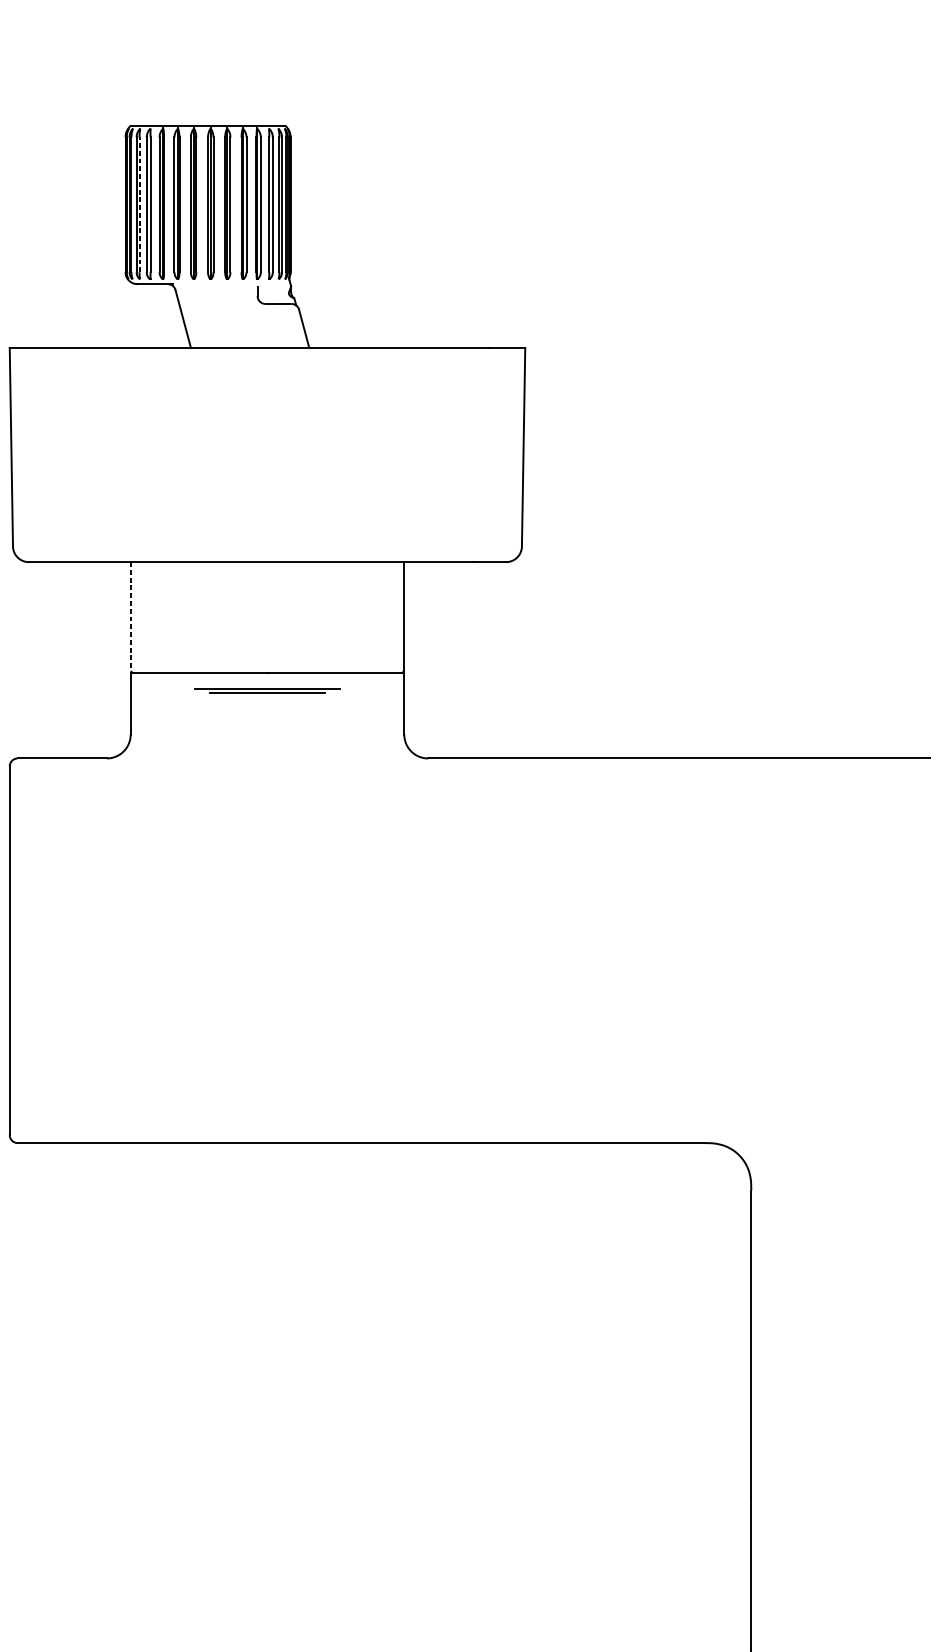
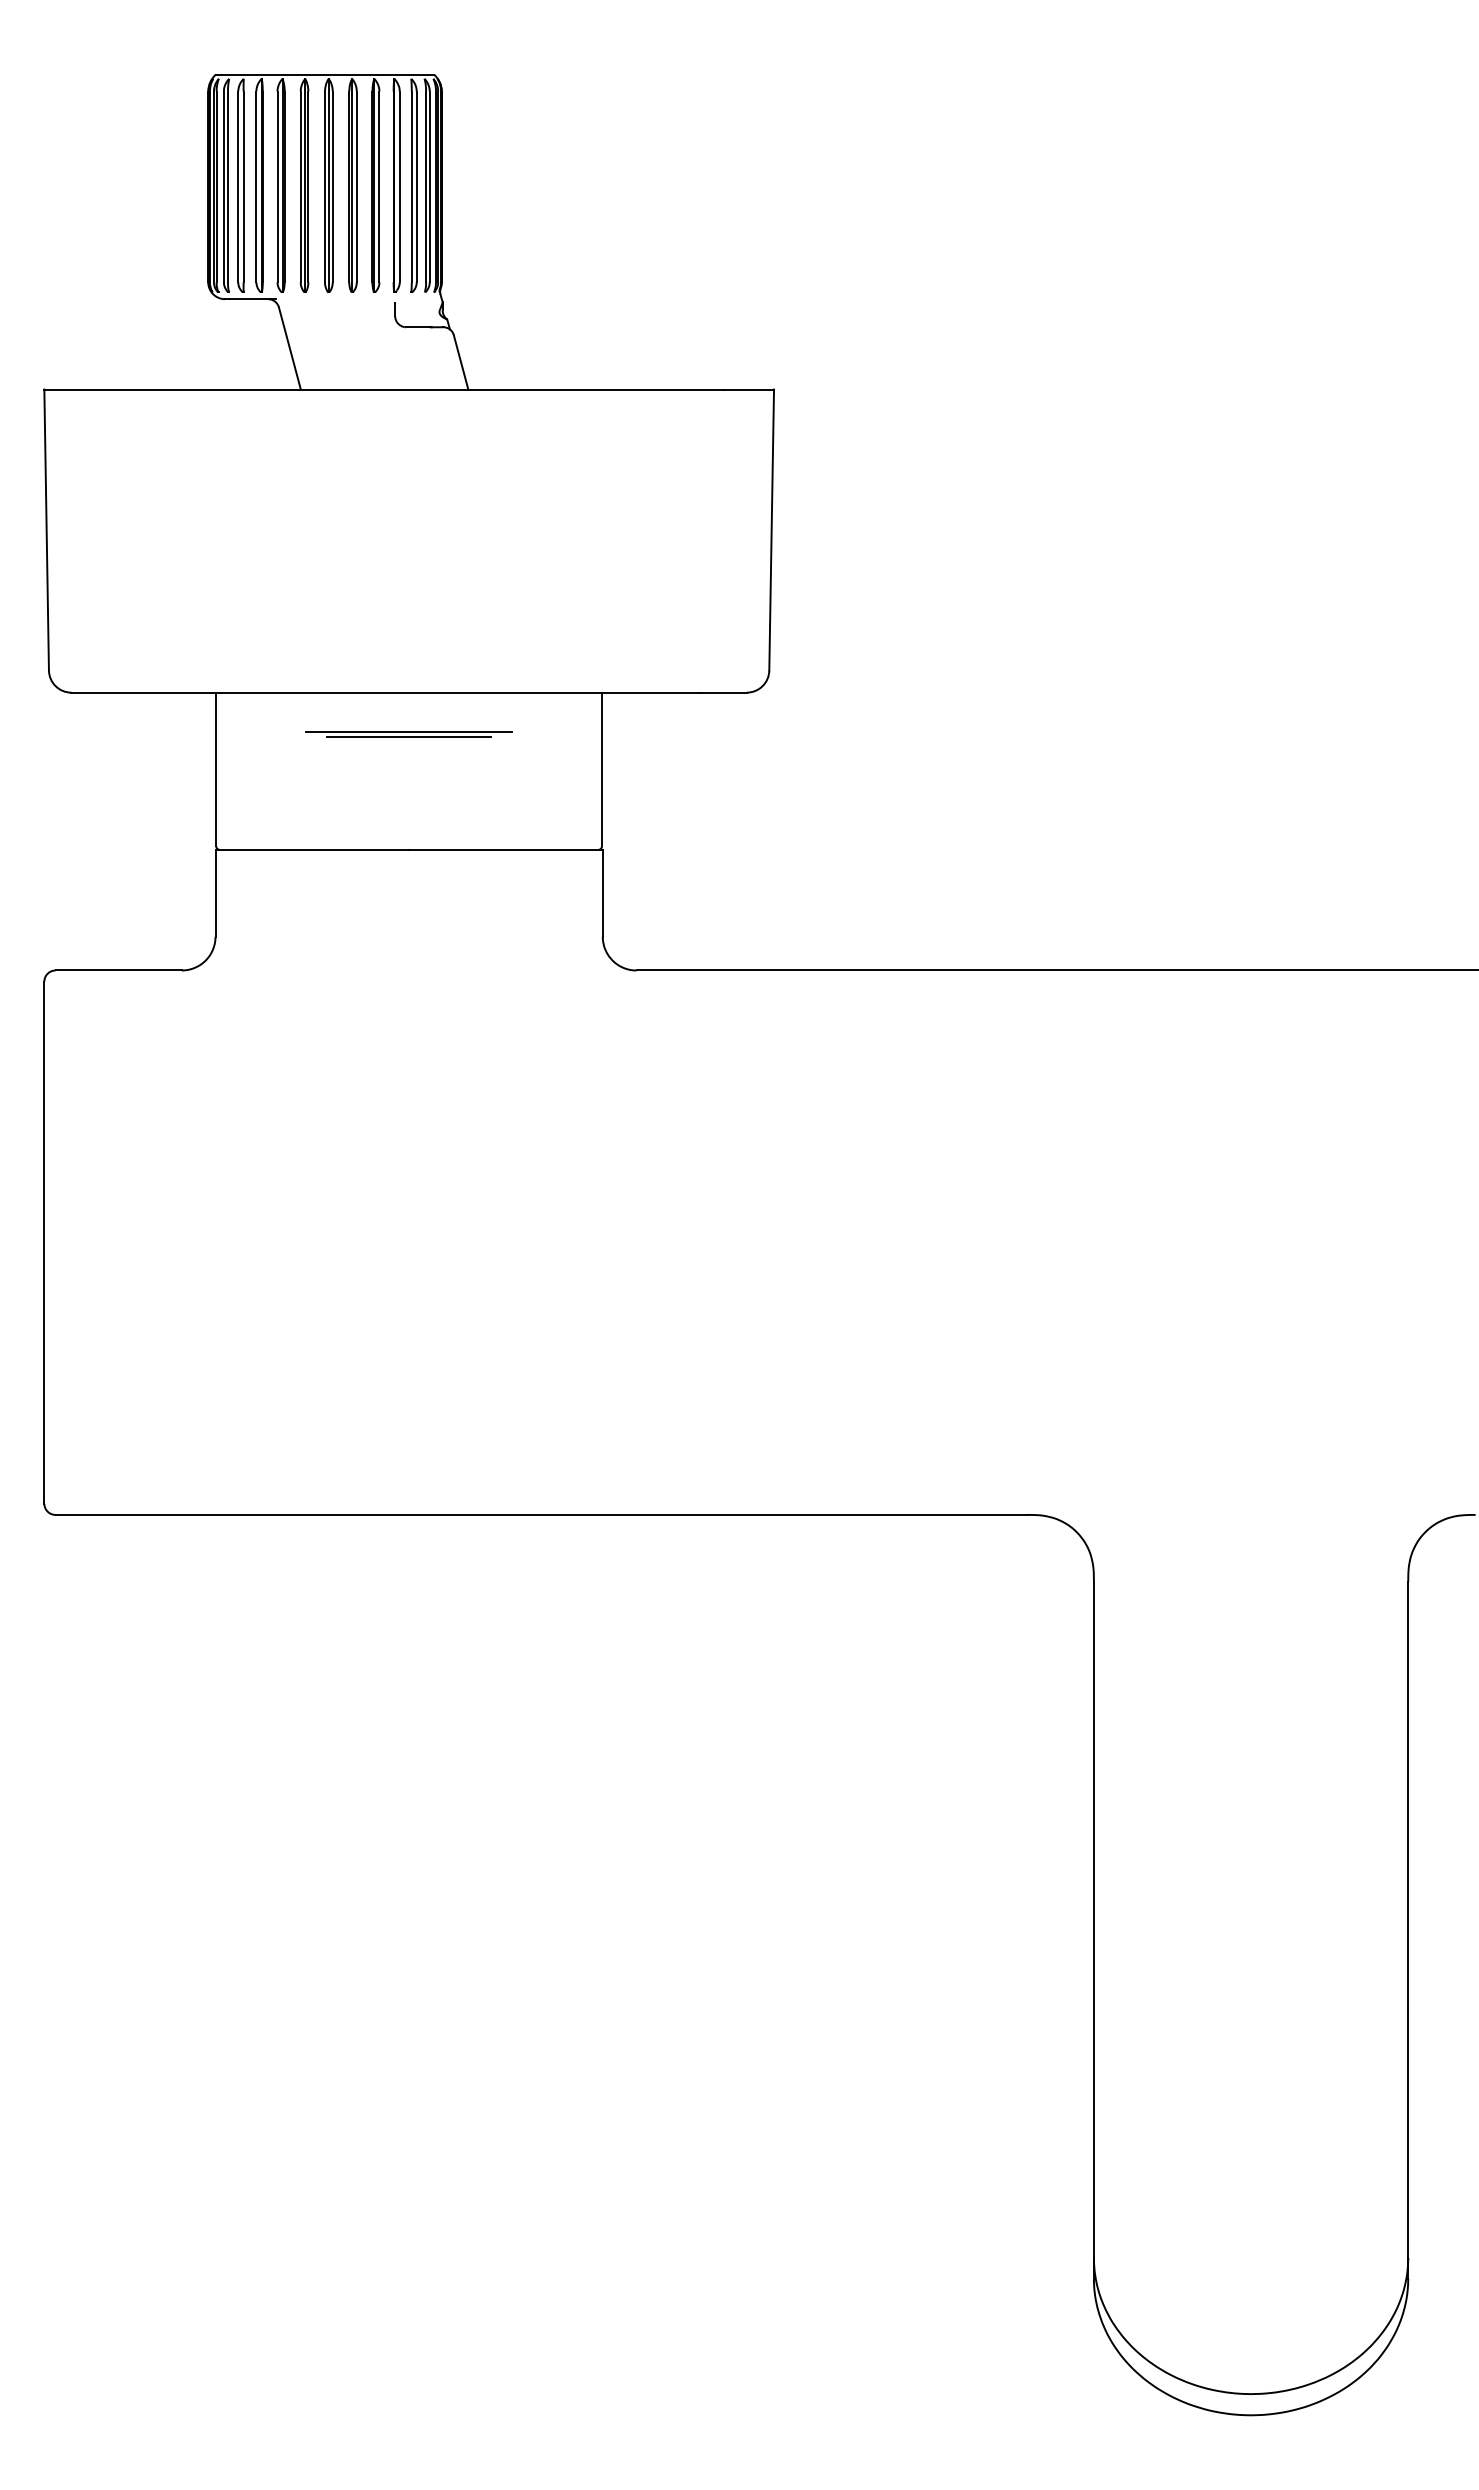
line: (139, 204) -> (228, 186), dashed -> solid
line: (131, 616) -> (216, 769), dashed -> solid
part: (267, 691) -> (408, 734), moved

